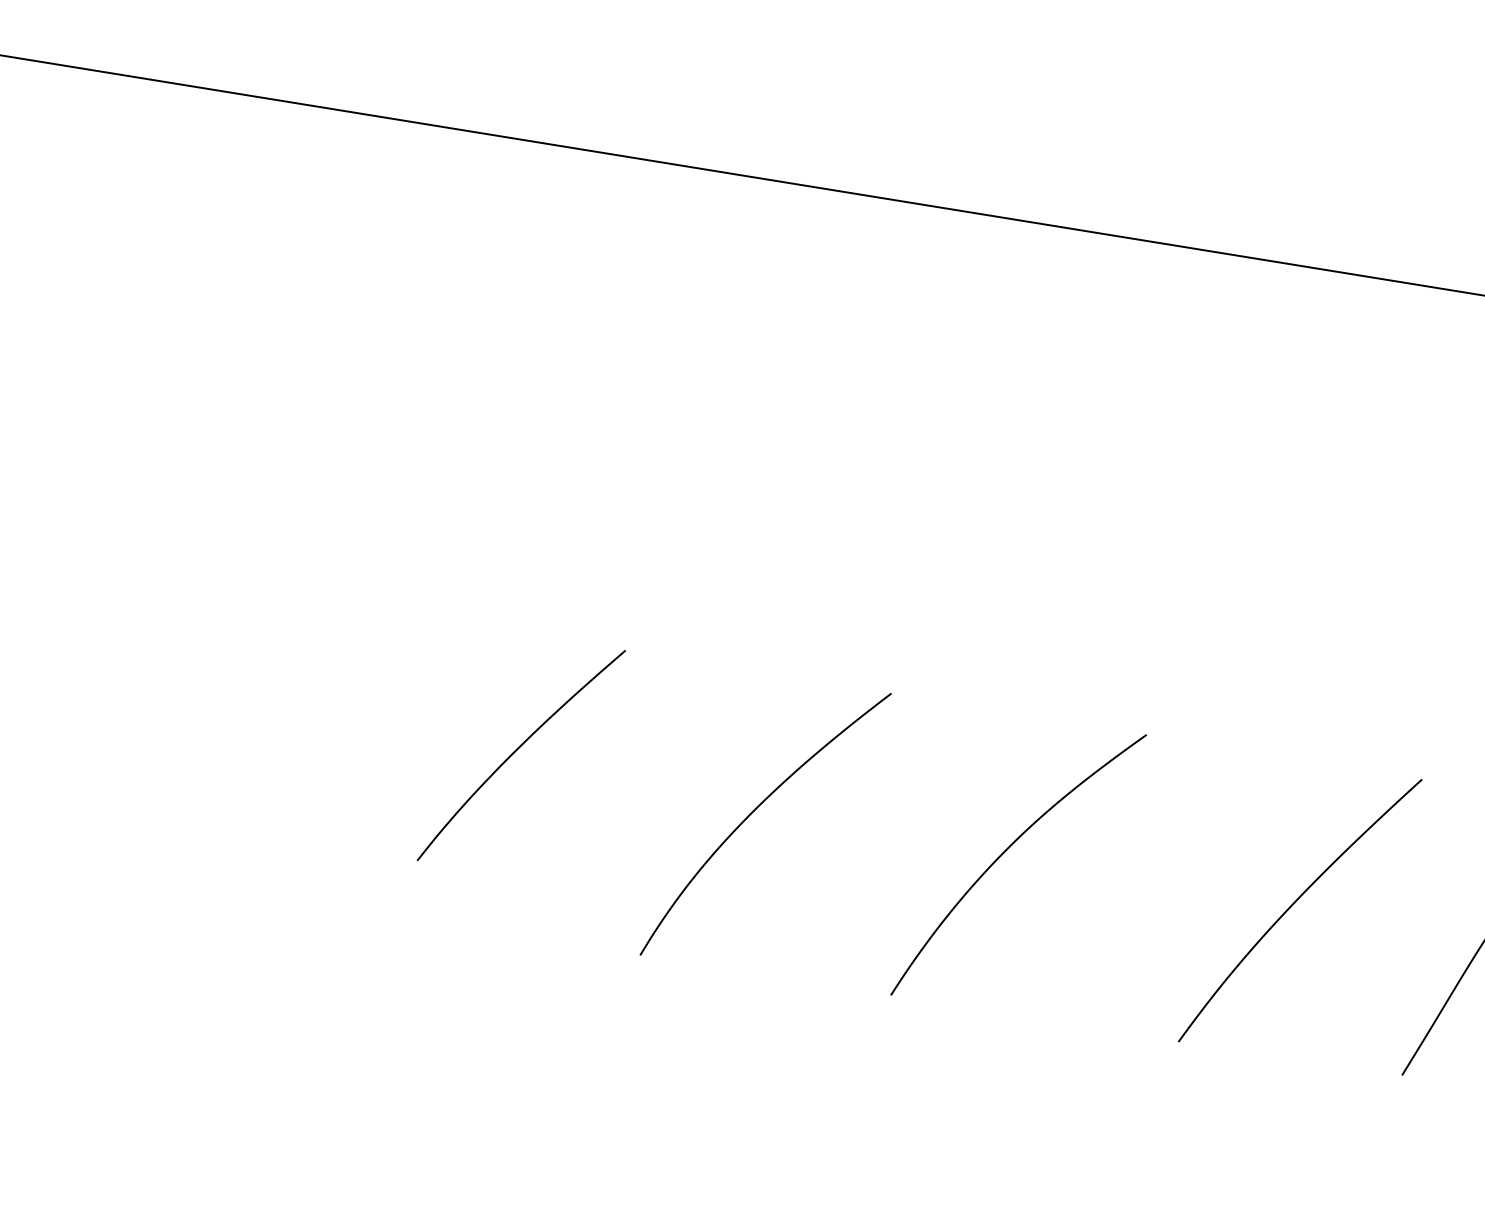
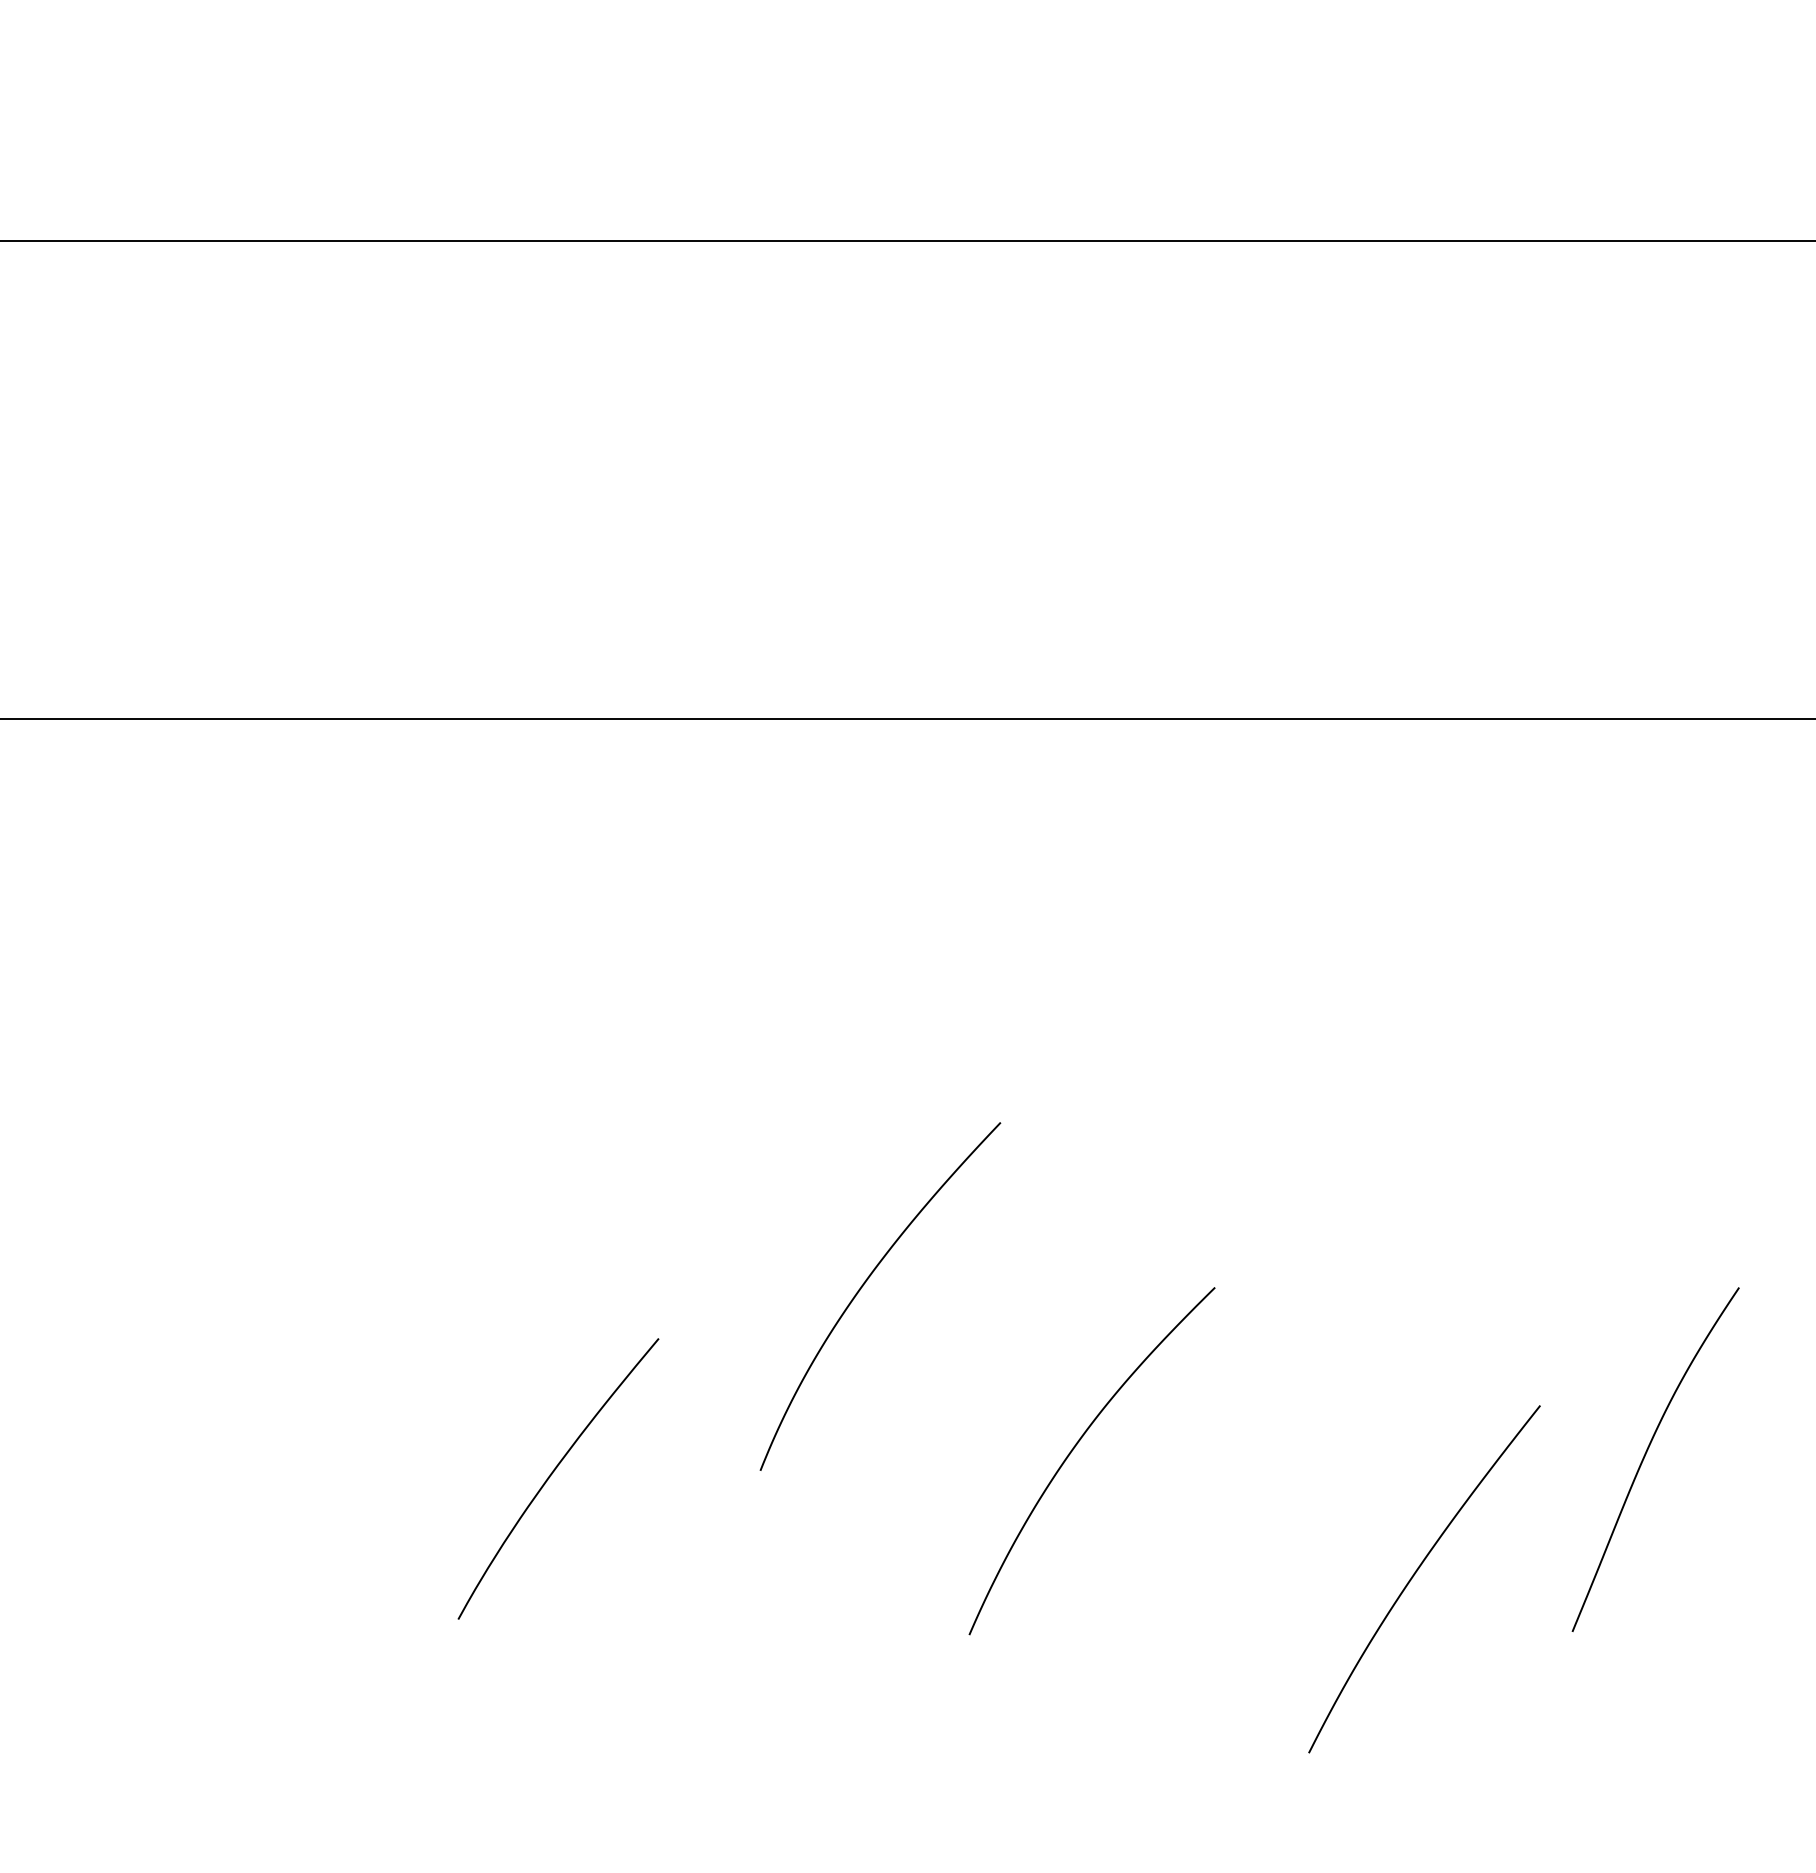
curve: (517, 750) -> (553, 1473), moved
curve: (752, 813) -> (863, 1286), moved
curve: (1293, 905) -> (1415, 1574), moved

